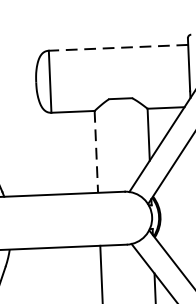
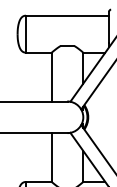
line: (118, 47) -> (67, 15), dashed -> solid
line: (96, 152) -> (51, 77), dashed -> solid

